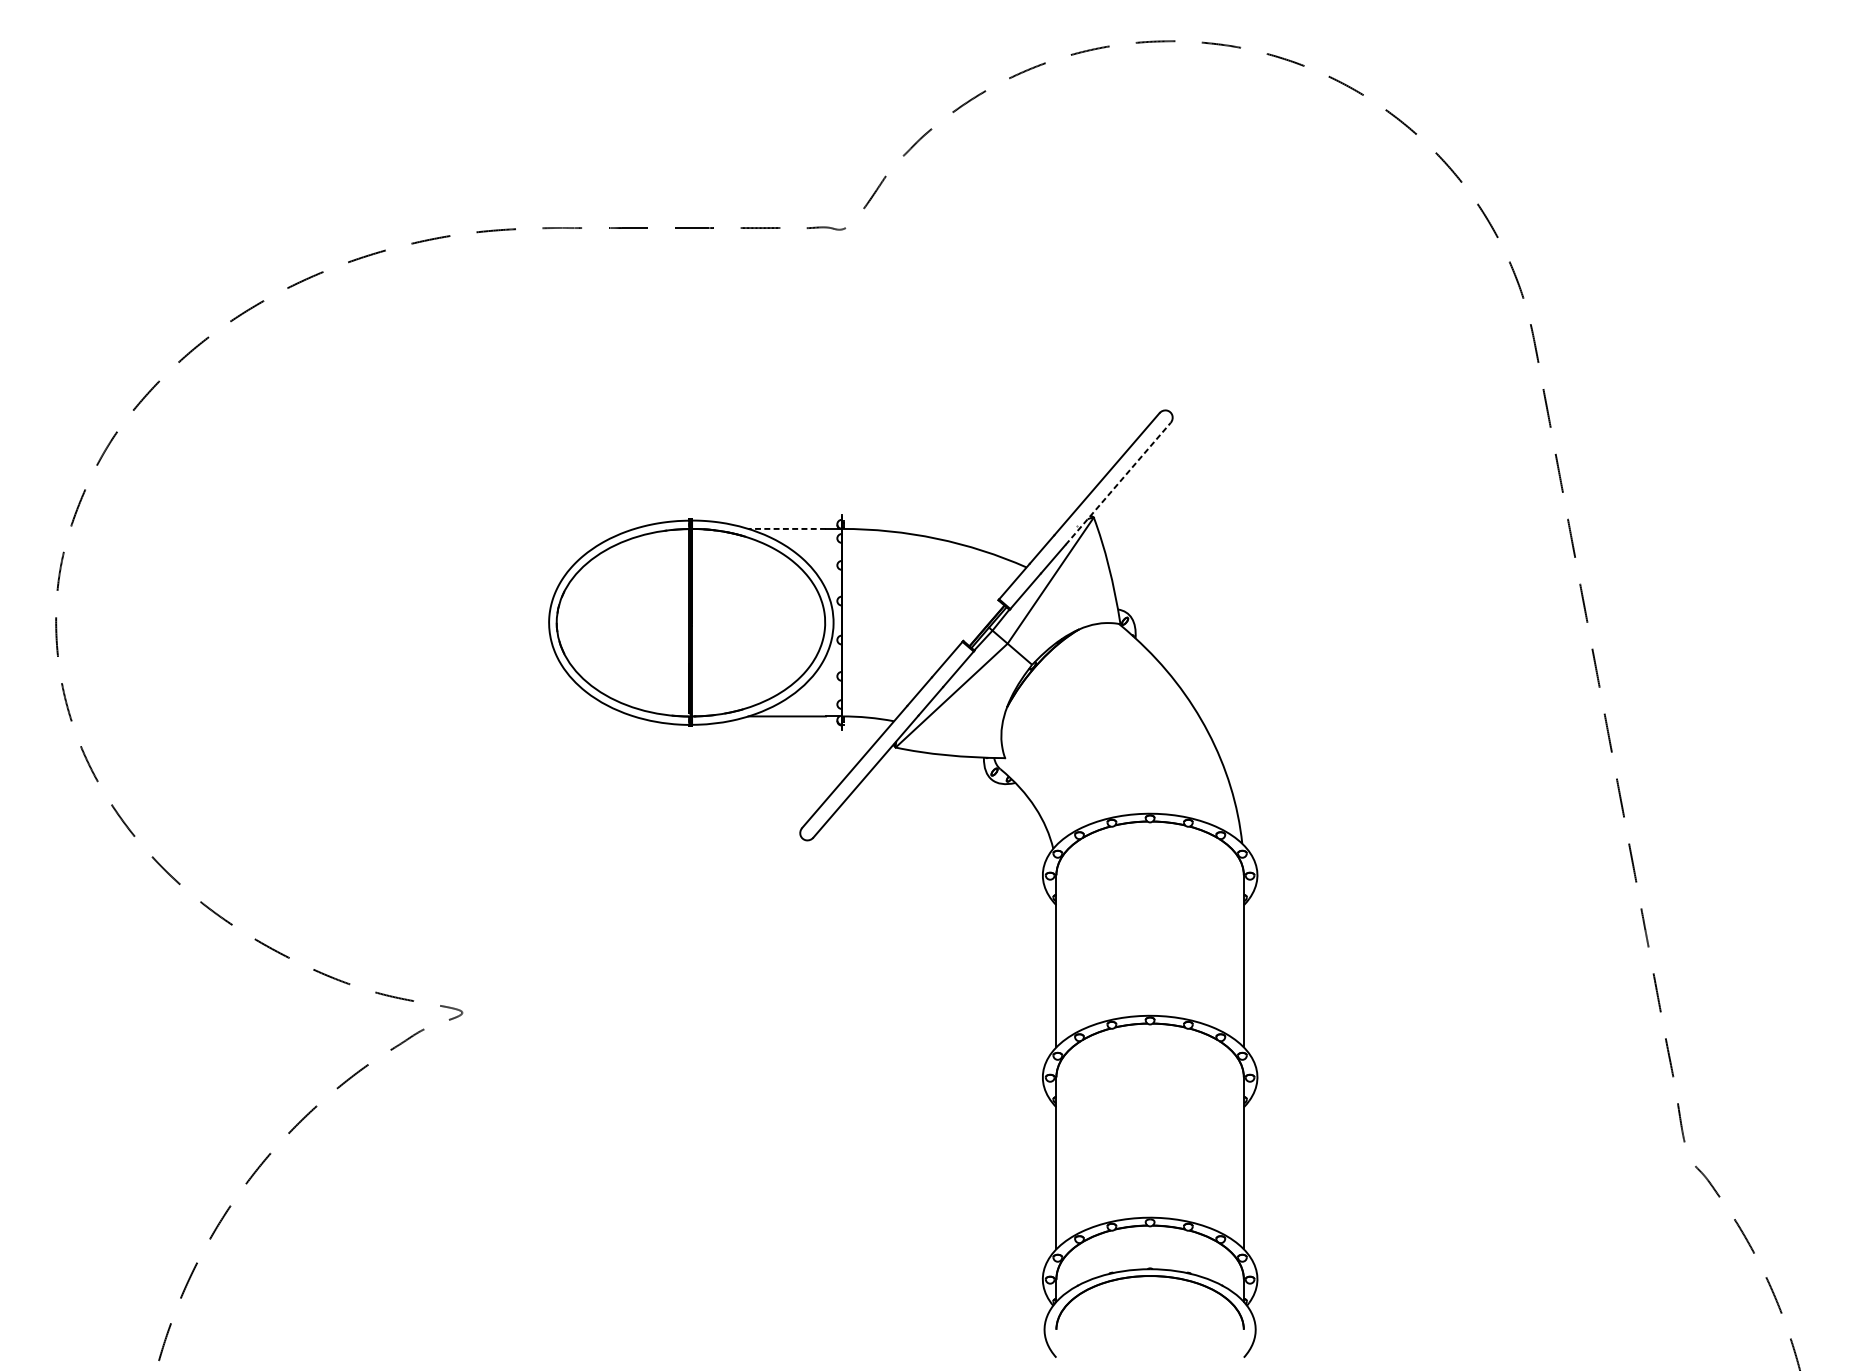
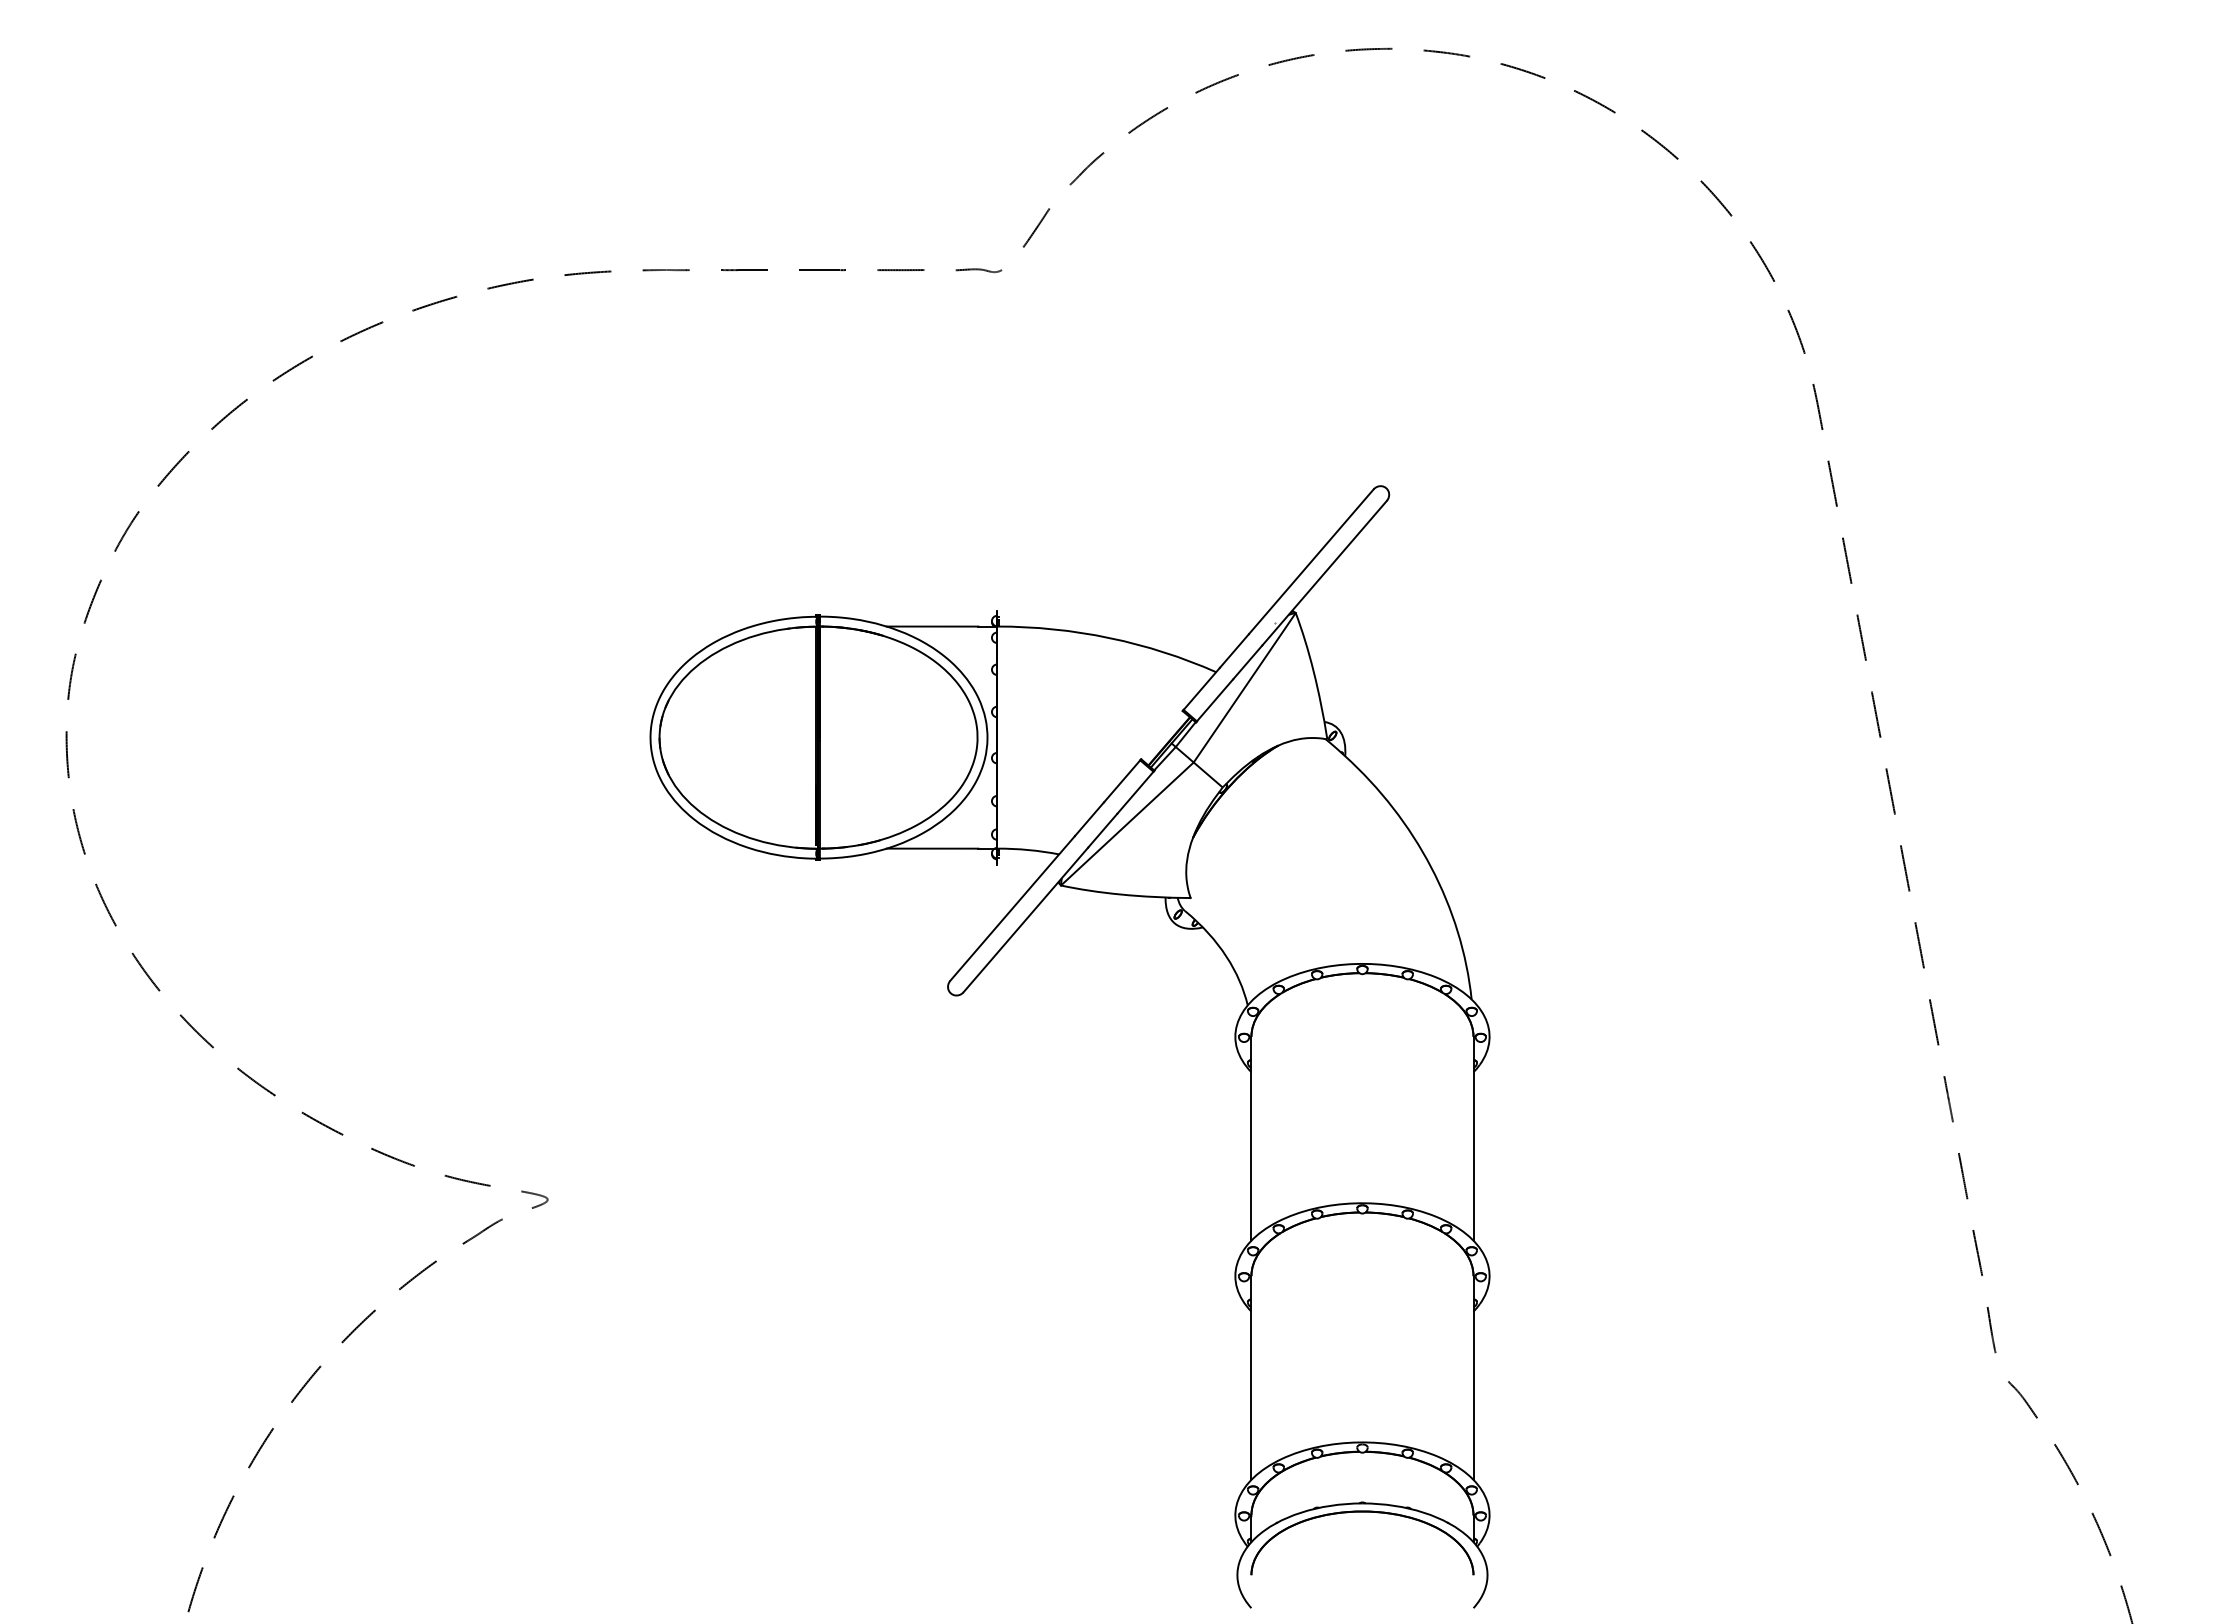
line: (1118, 483) -> (1324, 572), dashed -> solid
line: (787, 528) -> (932, 626), dashed -> solid

